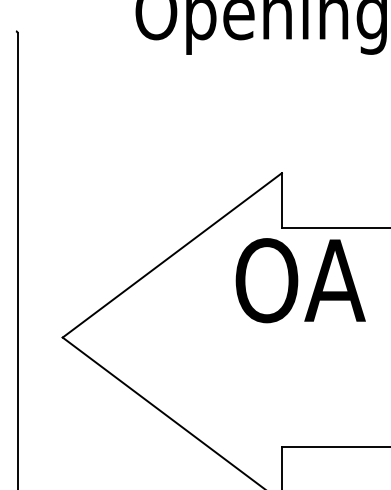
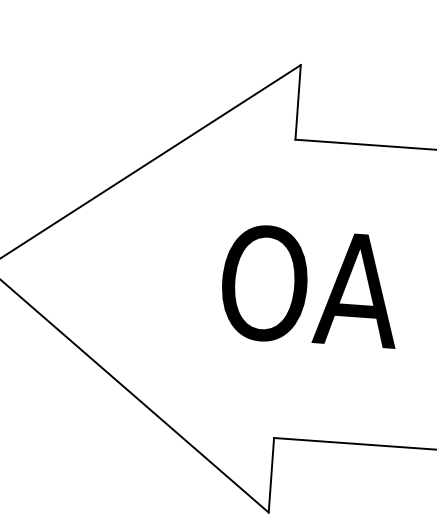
text: (300, 280) -> (310, 286), moved

